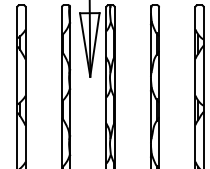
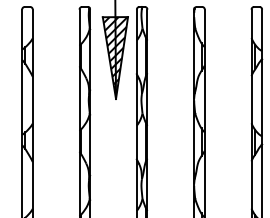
hatch: (89, 42) -> (115, 54), added

